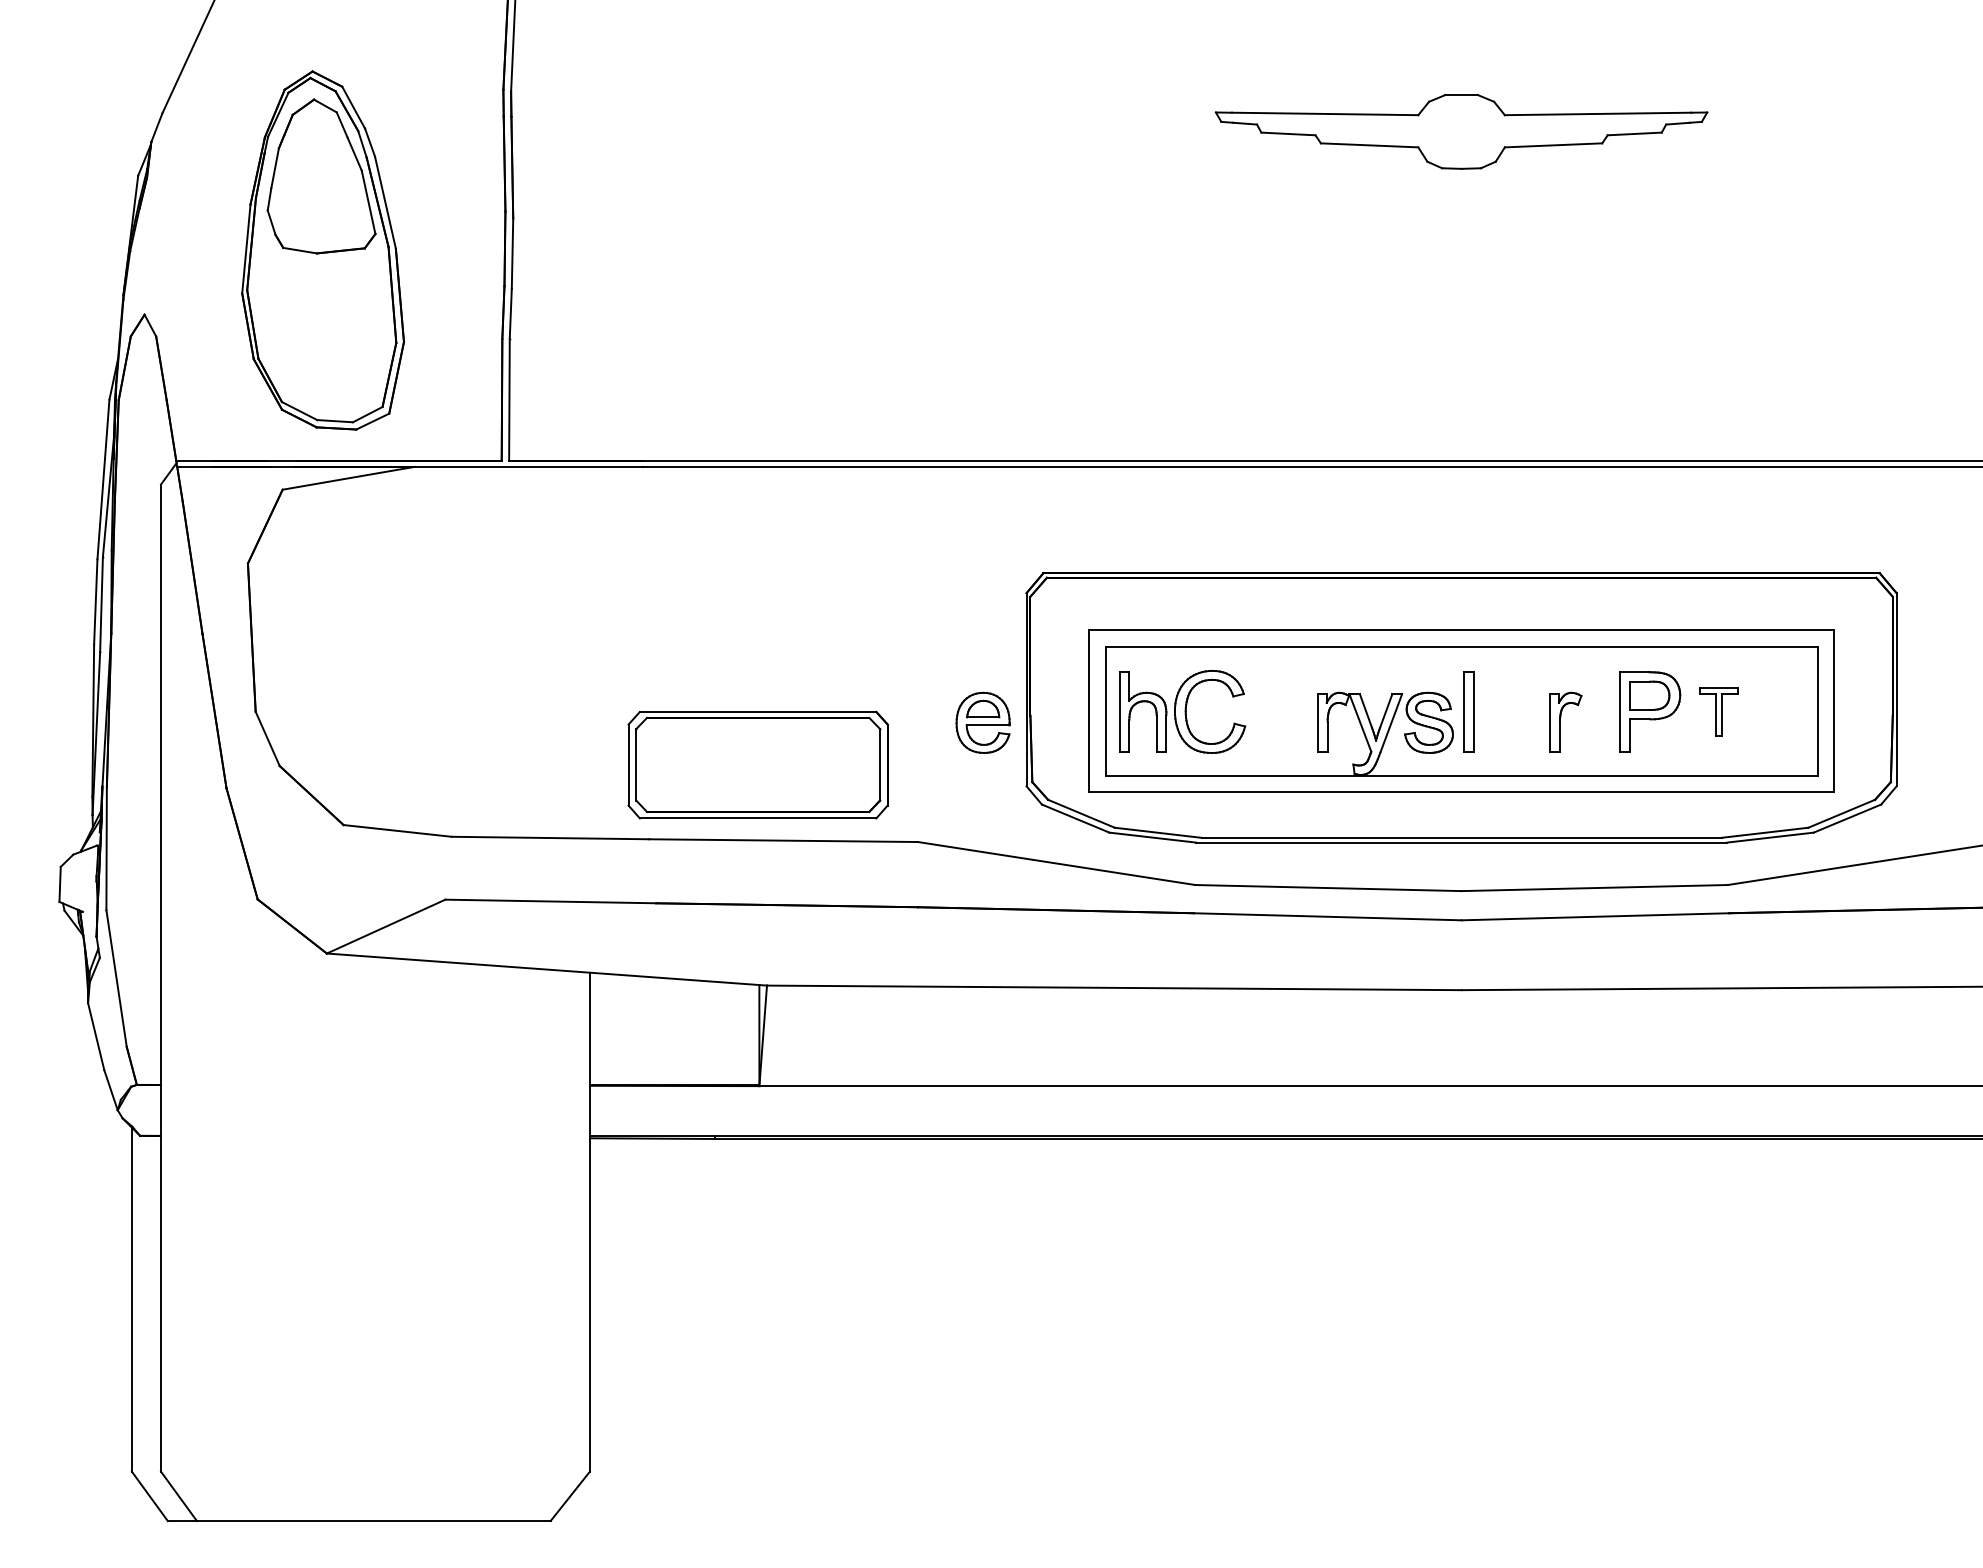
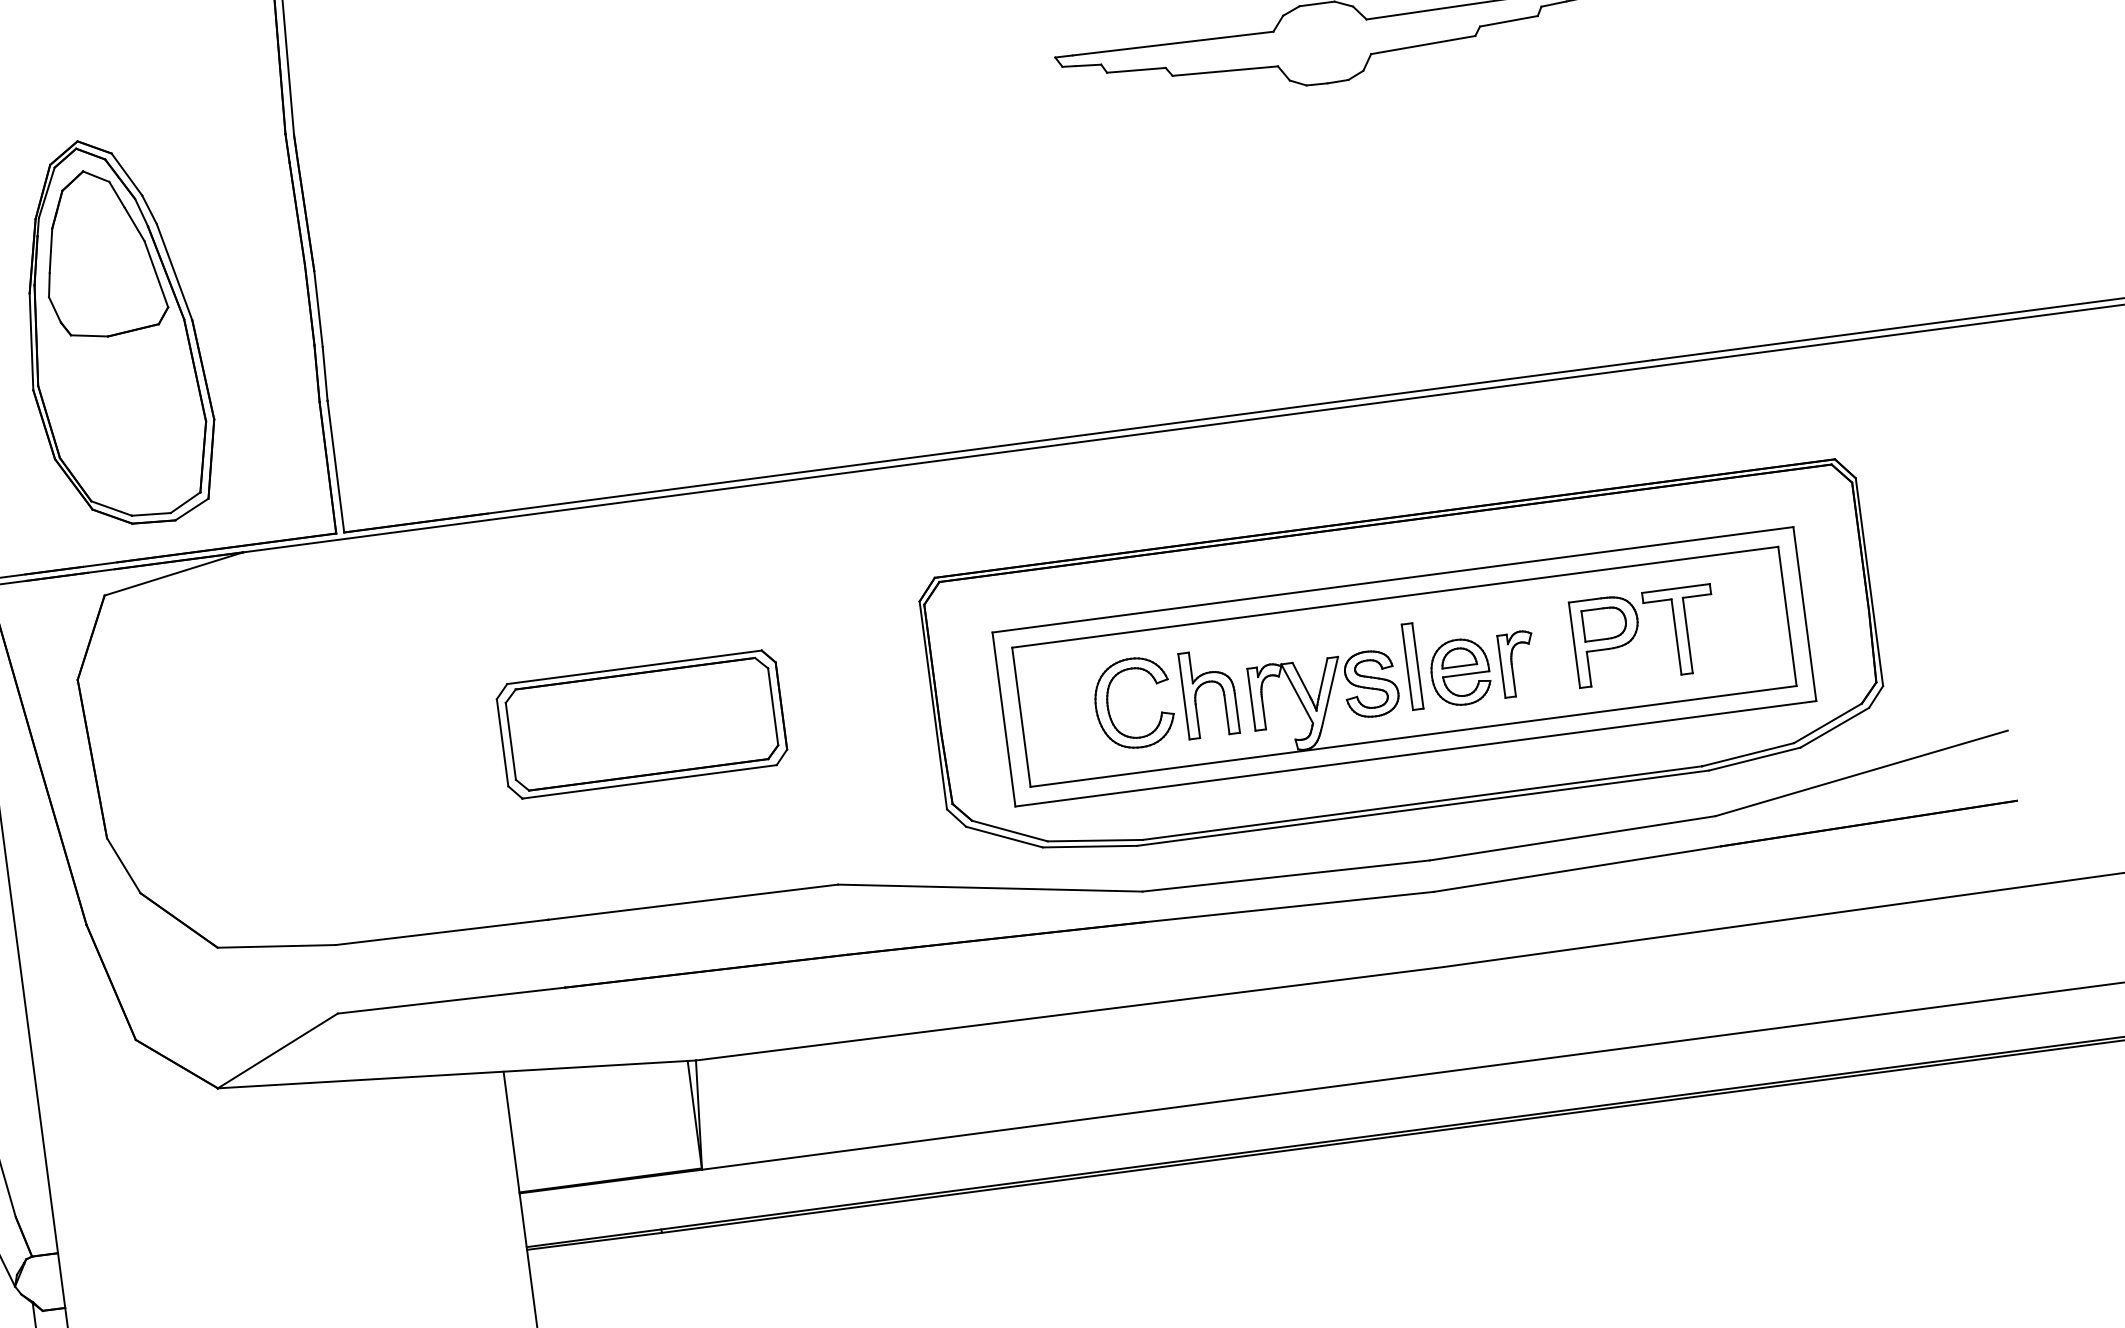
part: (1139, 703) -> (1204, 684), moved
part: (1719, 711) -> (1681, 630), size x1.67
part: (982, 722) -> (1459, 671), moved
part: (757, 764) -> (641, 723), moved

